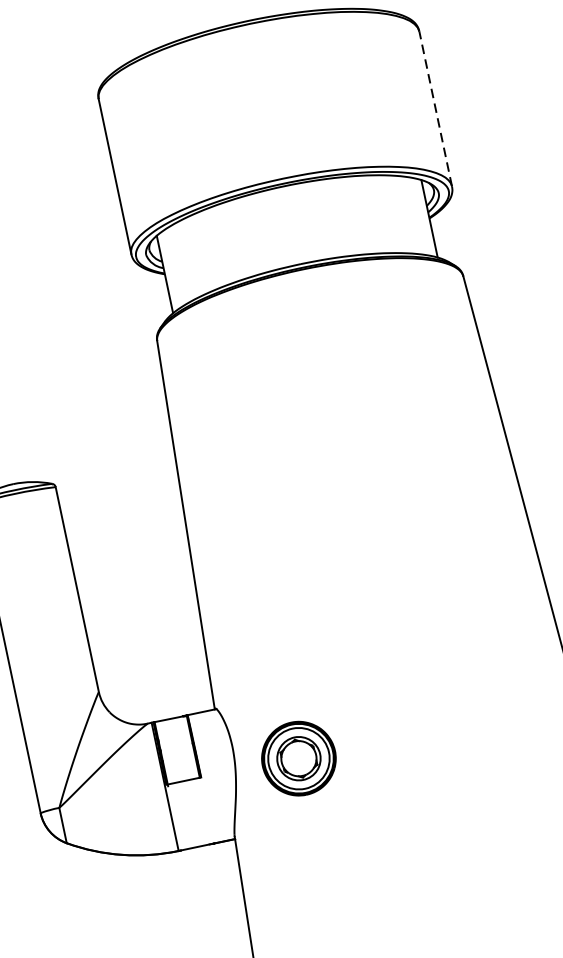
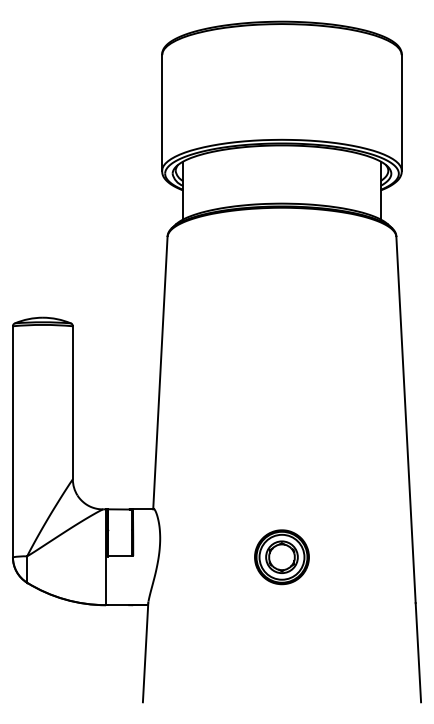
line: (435, 108) -> (401, 112), dashed -> solid
part: (298, 759) -> (281, 557), moved

